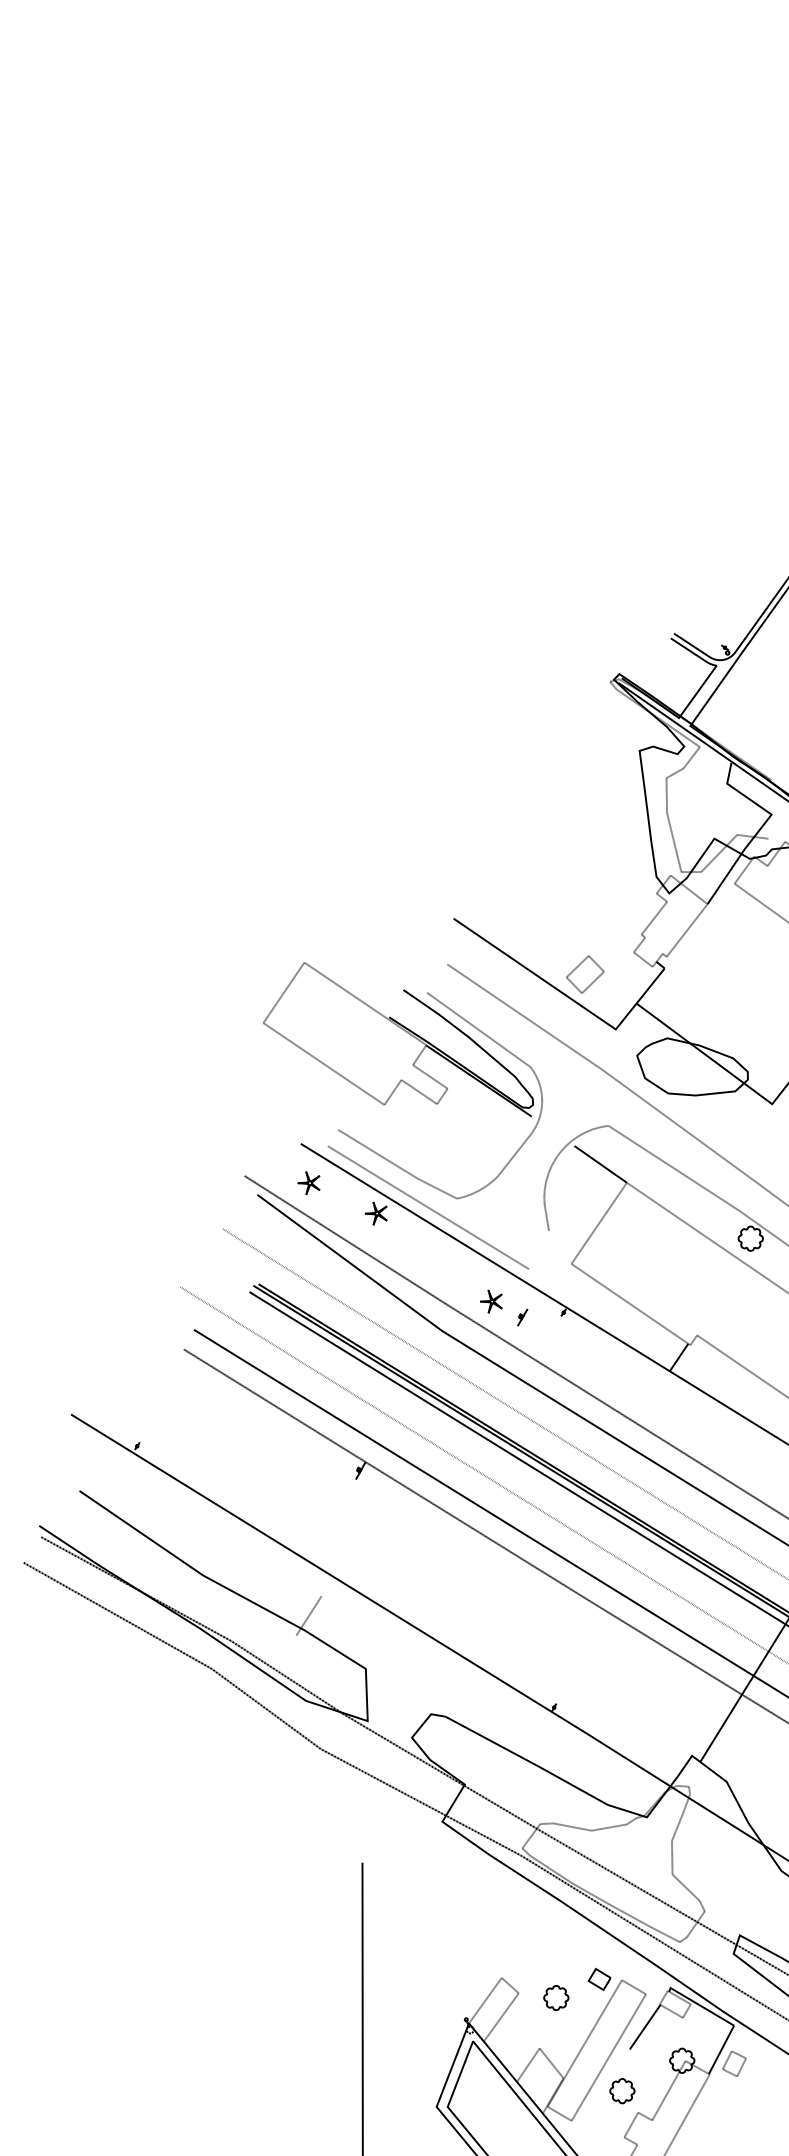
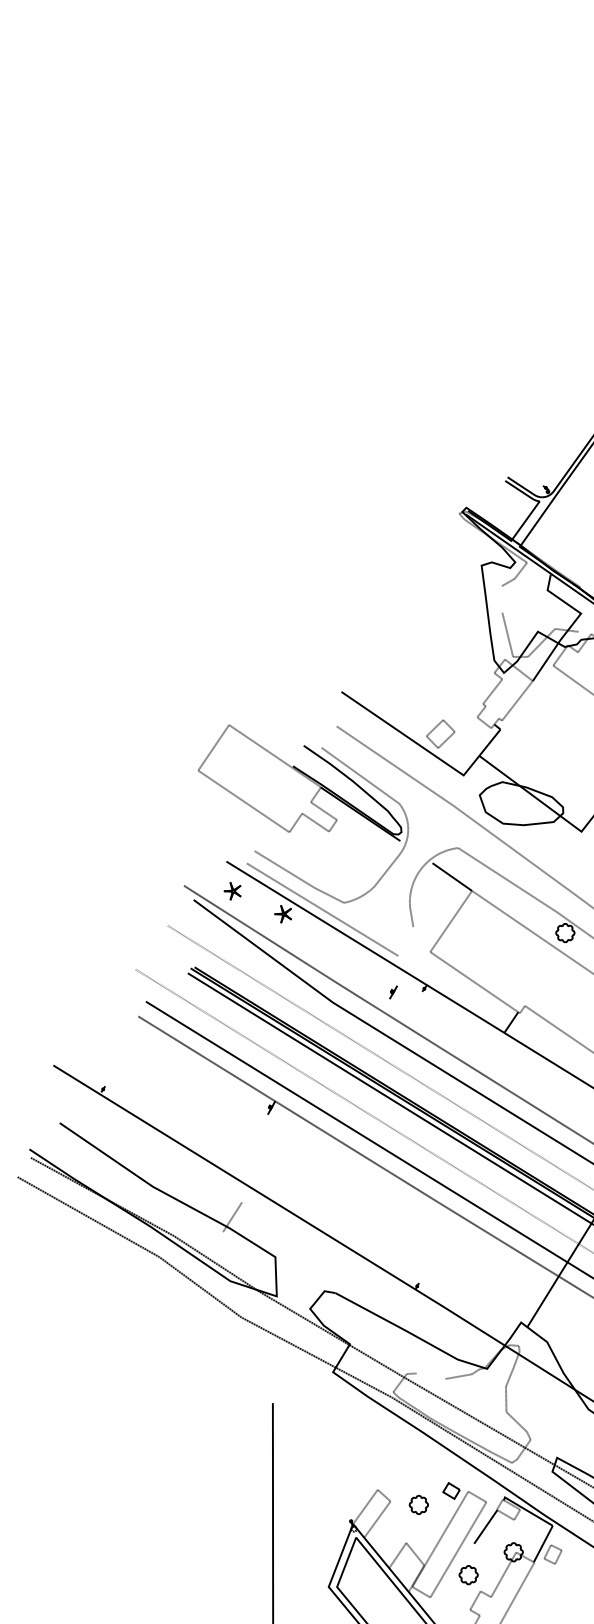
line: (665, 795) -> (501, 599), removed
part: (490, 1301) -> (369, 980), removed
line: (571, 1826) -> (430, 1375), removed

